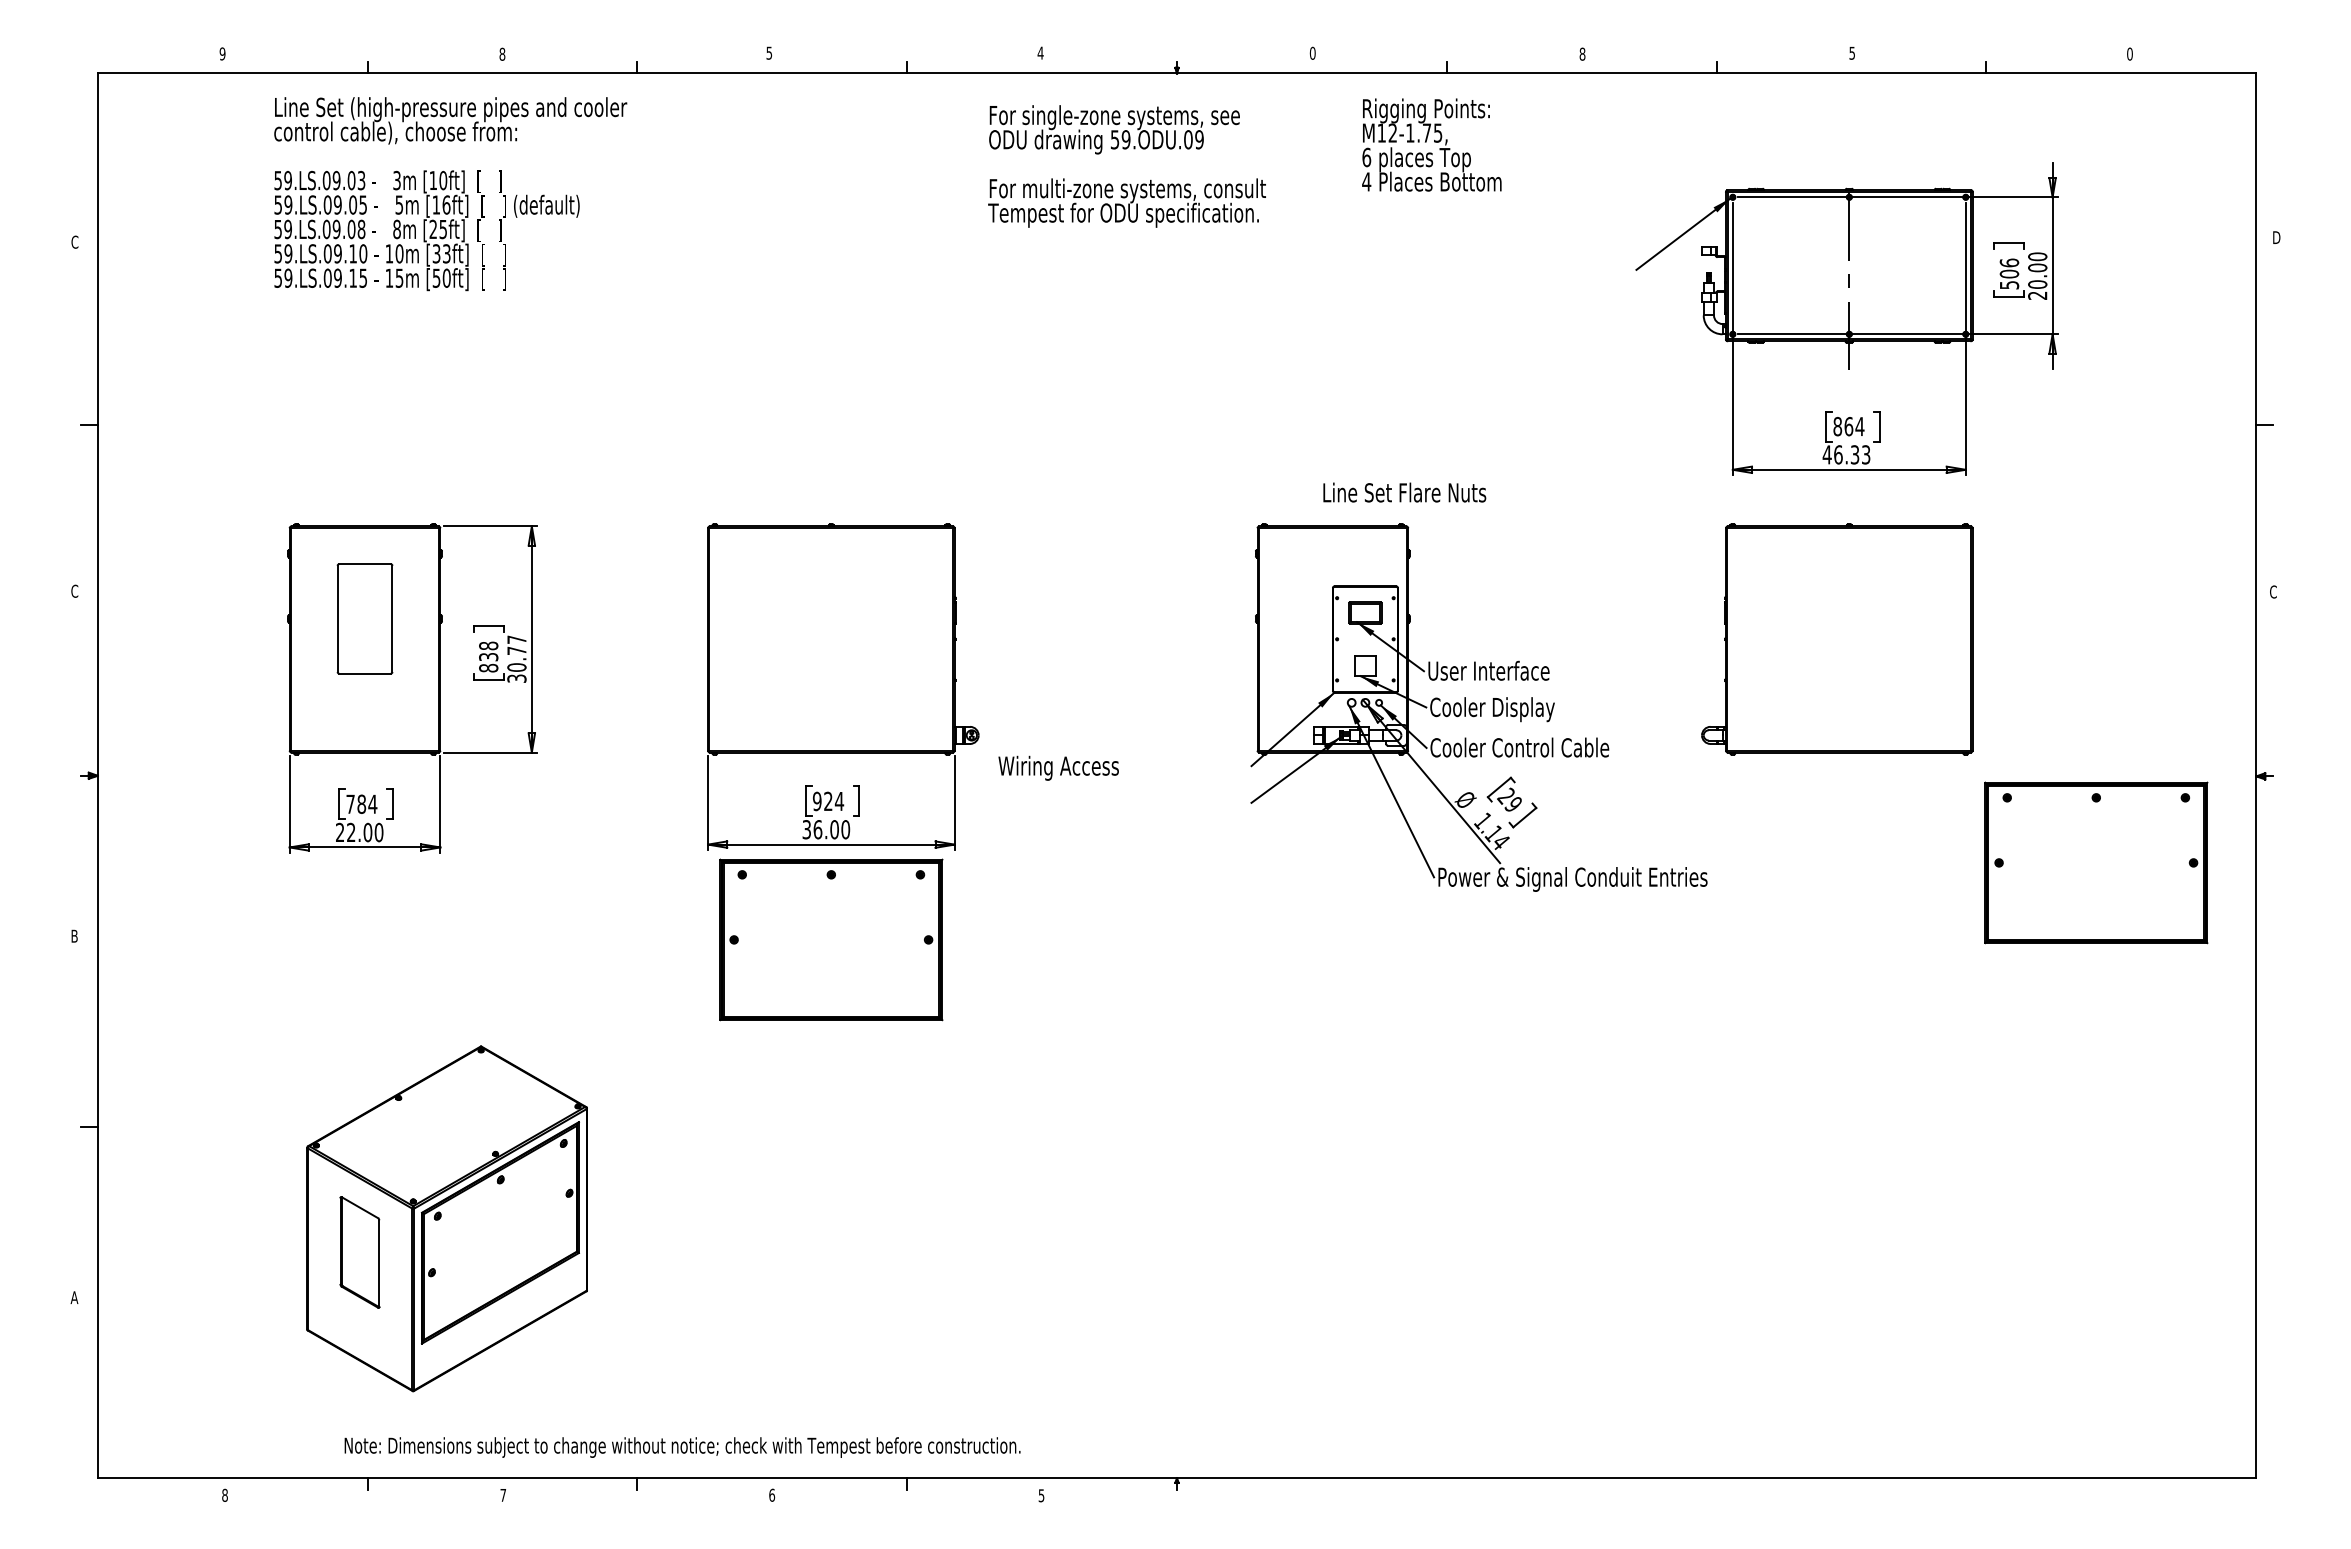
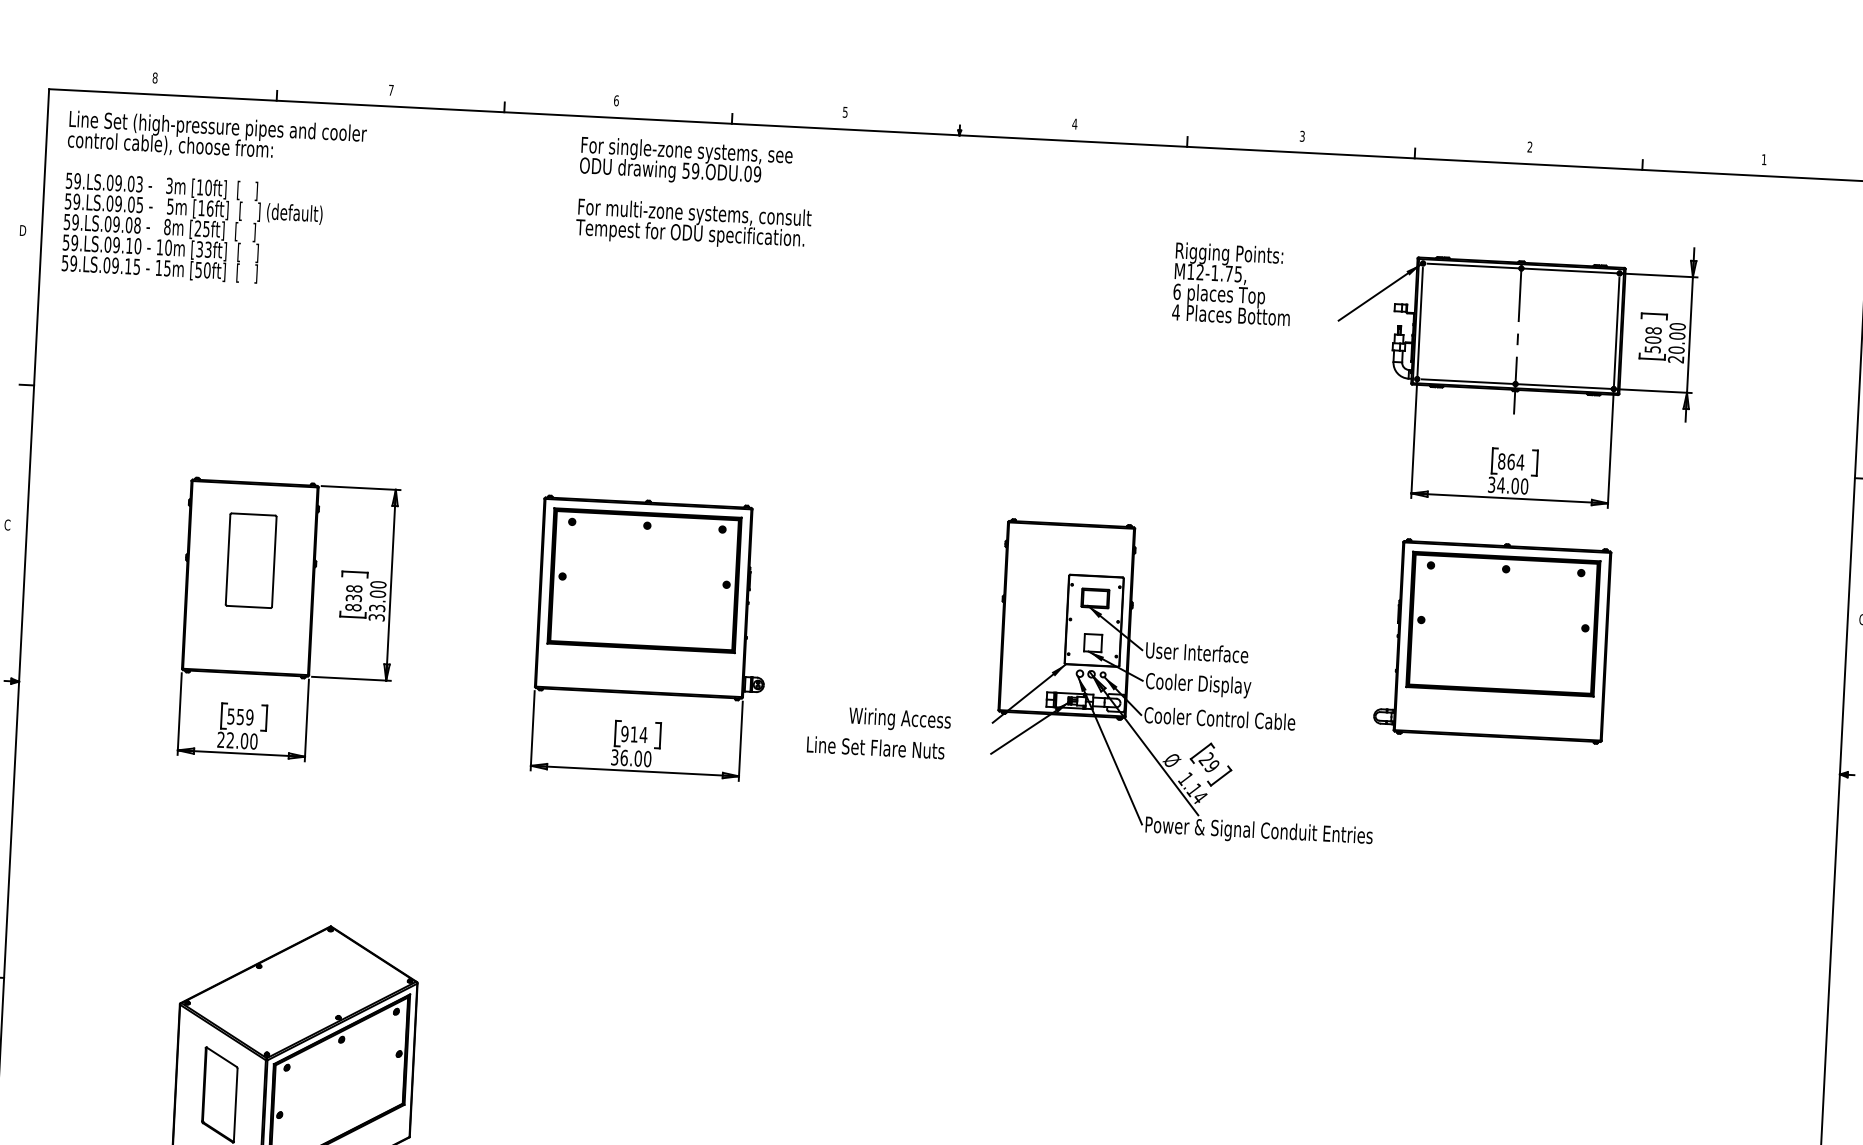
text: (769, 52) -> (616, 100), 5 -> 6
text: (1040, 52) -> (845, 111), 4 -> 5
text: (1312, 52) -> (1074, 123), 0 -> 4
text: (1851, 52) -> (1529, 146), 5 -> 2
text: (222, 53) -> (155, 77), 9 -> 8
text: (502, 53) -> (391, 89), 8 -> 7
text: (1582, 53) -> (1302, 135), 8 -> 3
text: (2129, 53) -> (1763, 159), 0 -> 1
text: (1431, 144) -> (1232, 283), moved
text: (1126, 166) -> (694, 193), moved
text: (450, 194) -> (214, 199), moved
text: (75, 241) -> (23, 229), C -> D
text: (2008, 262) -> (1652, 330), 506 -> 508
text: (1846, 454) -> (1508, 485), 46.33 -> 34.00
text: (1404, 492) -> (875, 747), moved
text: (516, 653) -> (377, 596), 30.77 -> 33.00
text: (1058, 767) -> (899, 719), moved
text: (828, 800) -> (634, 733), 924 -> 914
text: (361, 804) -> (240, 717), 784 -> 559
part: (2096, 862) -> (1503, 623), moved
part: (831, 939) -> (644, 580), moved

